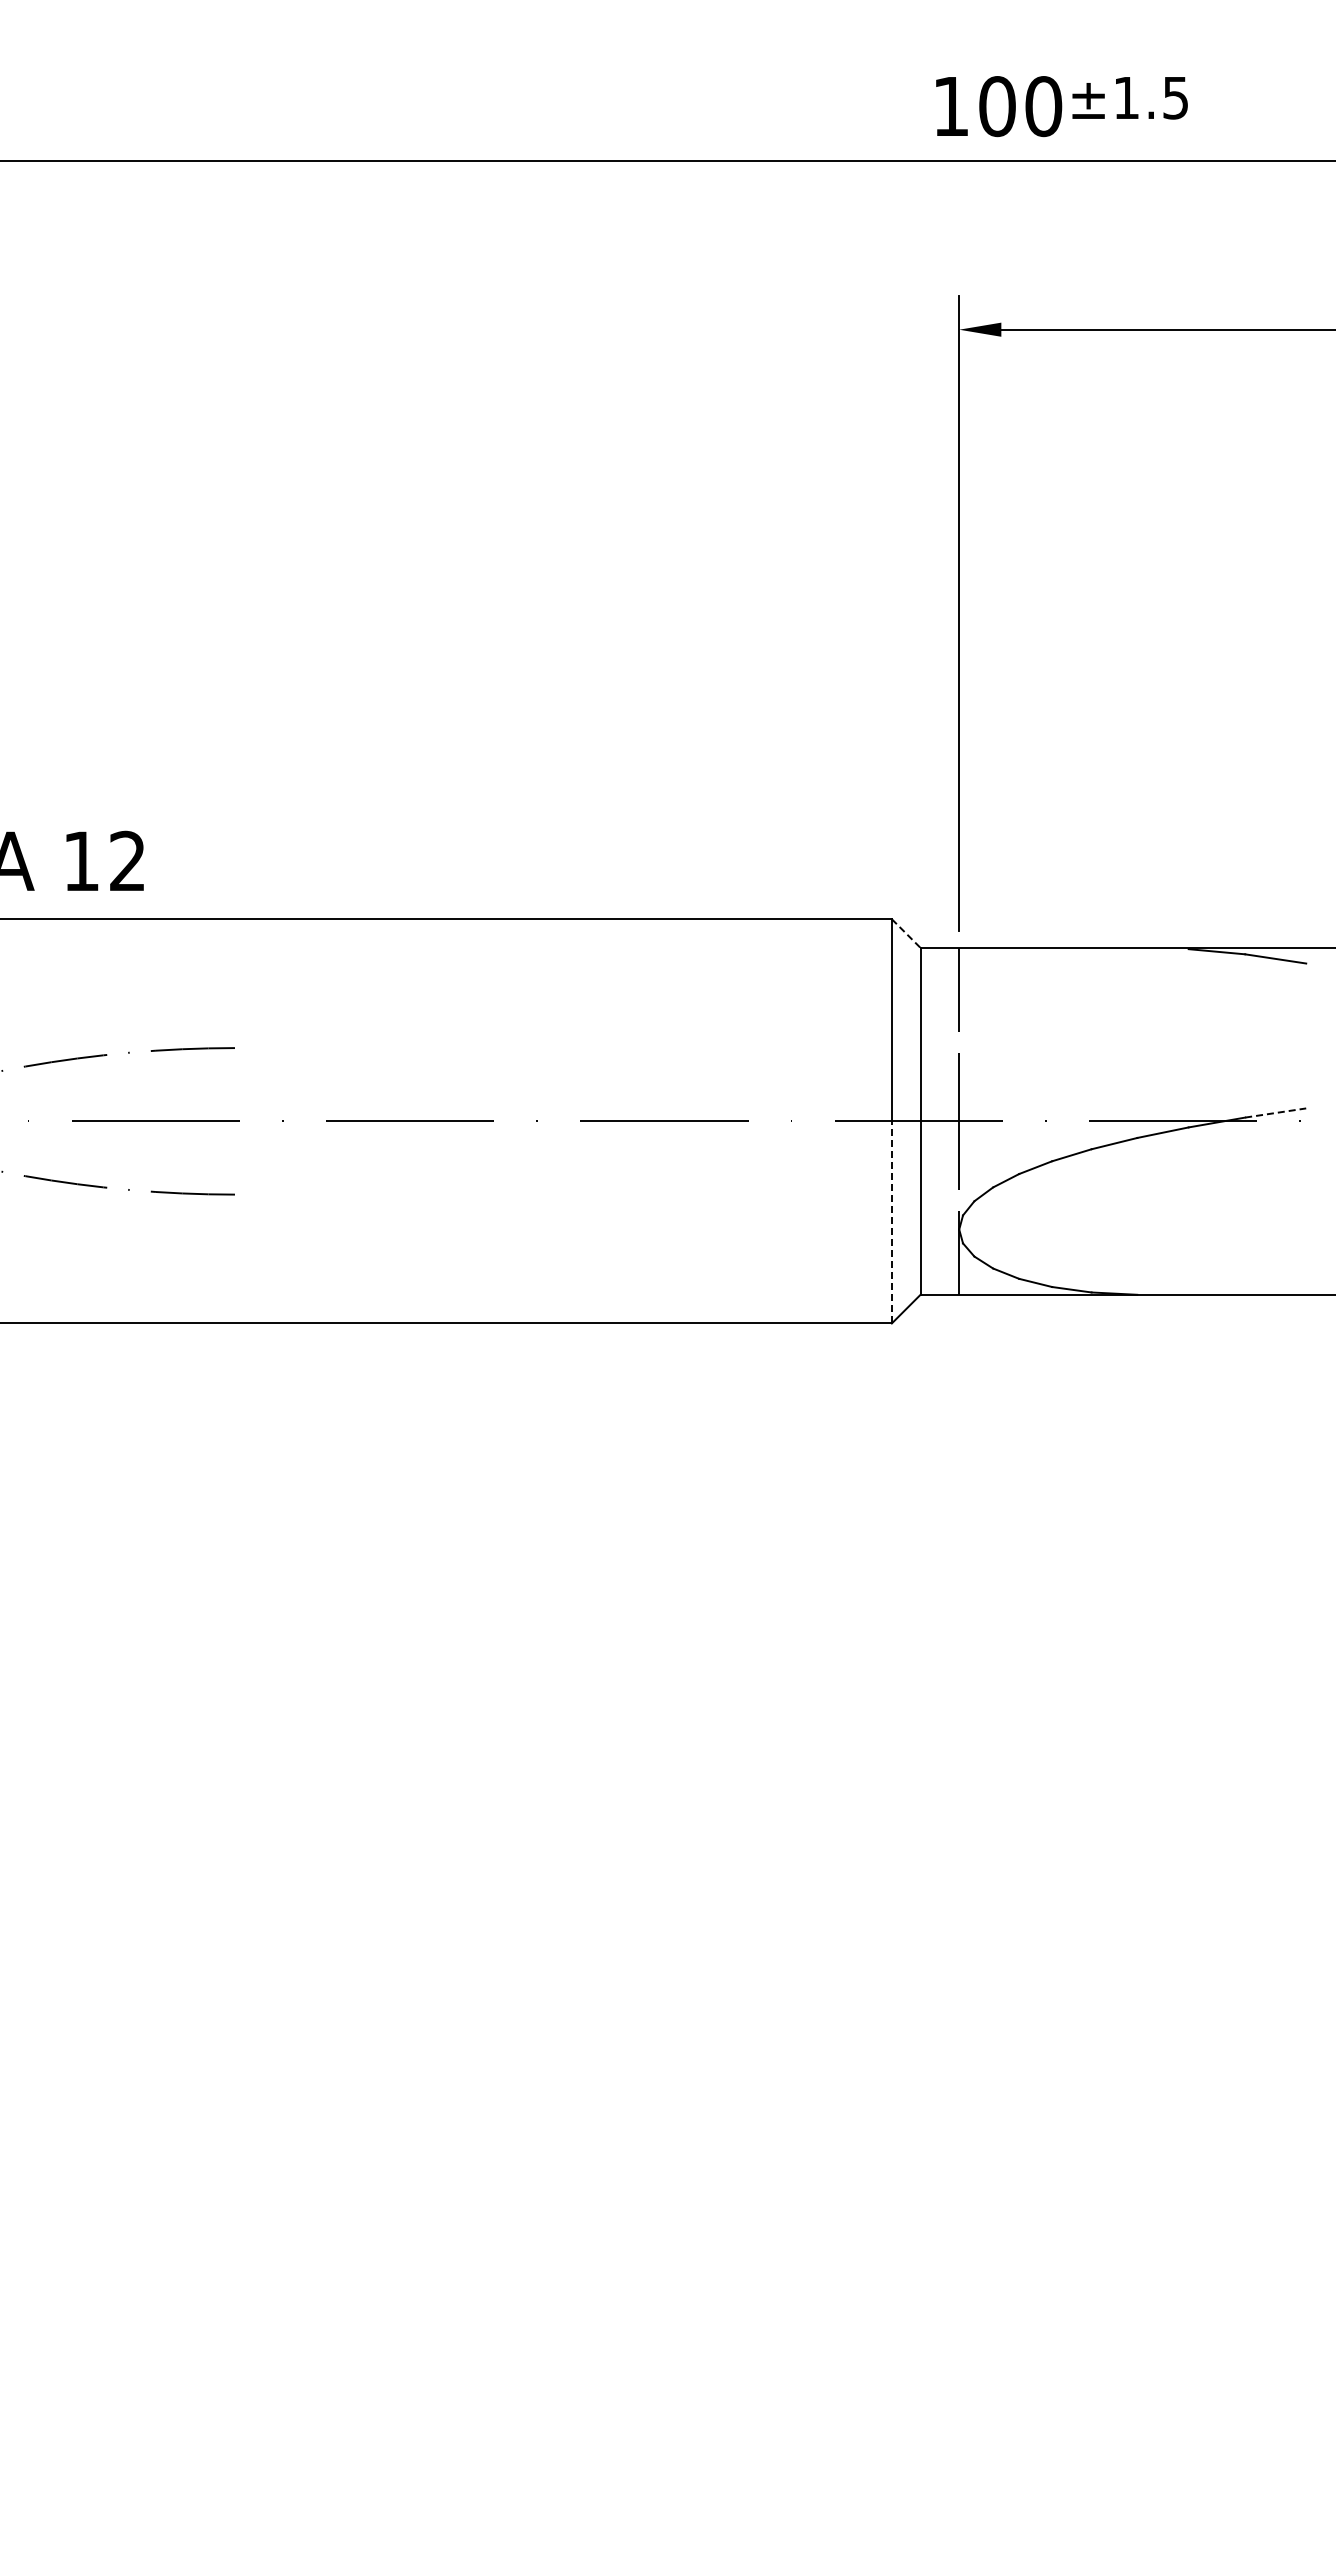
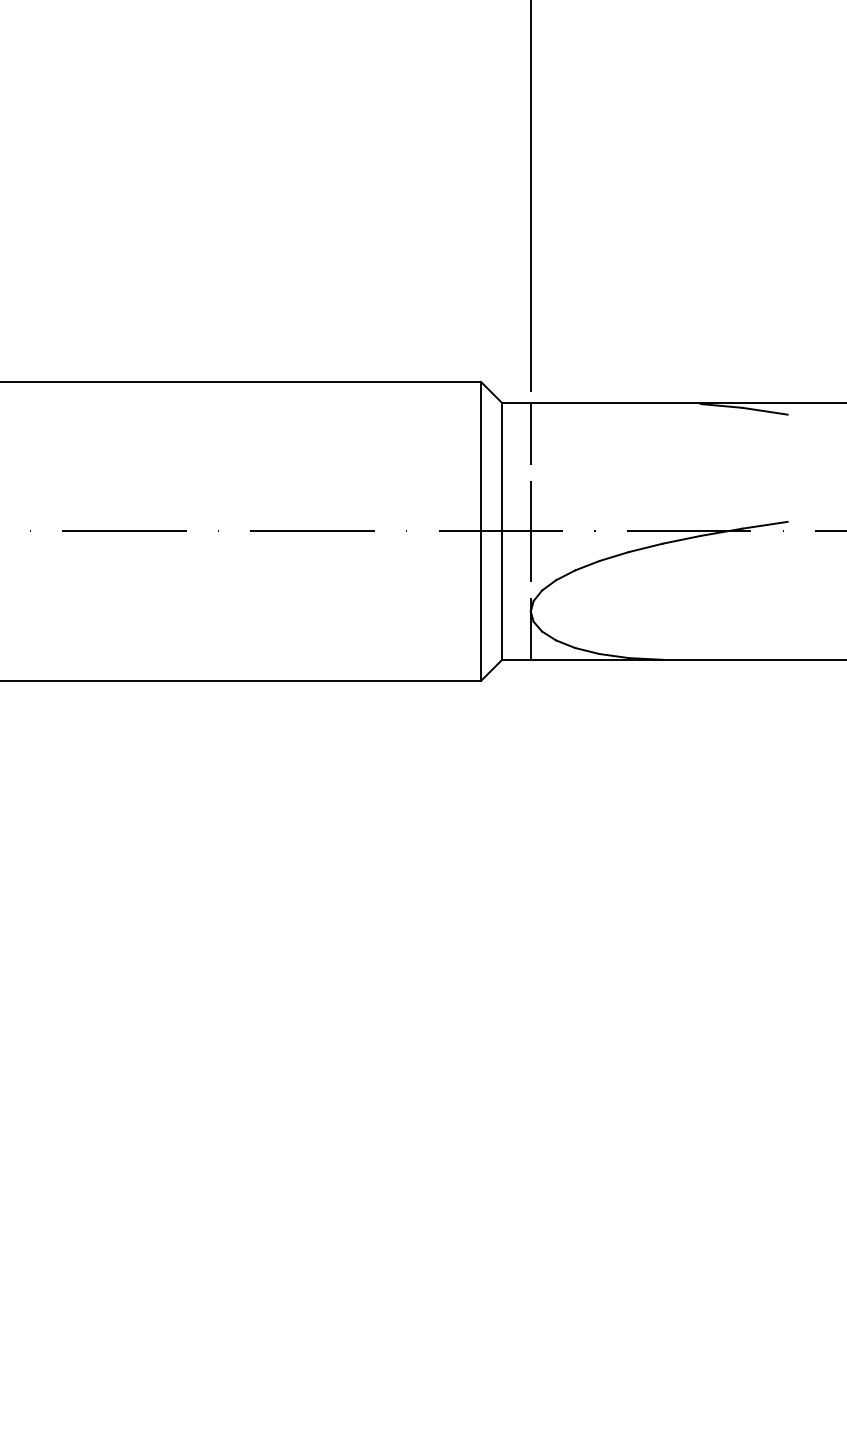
line: (906, 933) -> (491, 392), dashed -> solid
line: (1275, 1113) -> (764, 525), dashed -> solid
line: (891, 1221) -> (480, 605), dashed -> solid

